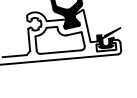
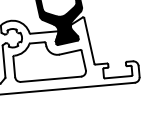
fill: (108, 38) -> (120, 59), removed

